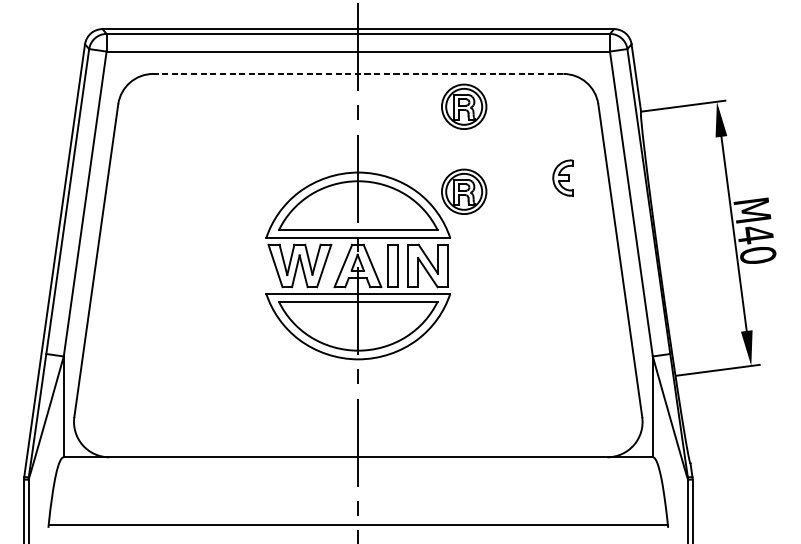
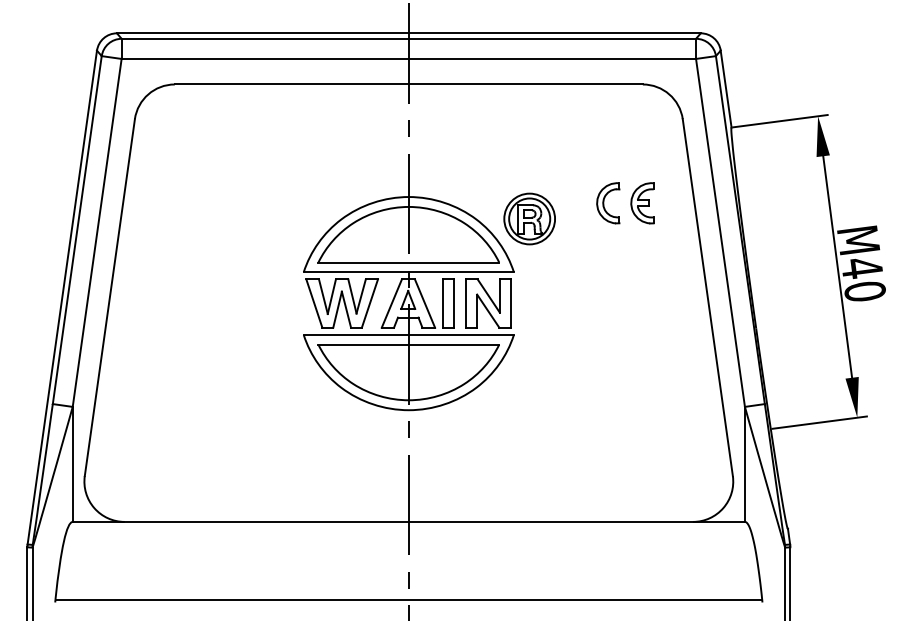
line: (357, 73) -> (408, 84), dashed -> solid
part: (464, 106) -> (529, 121), removed
part: (533, 178) -> (608, 203), added

